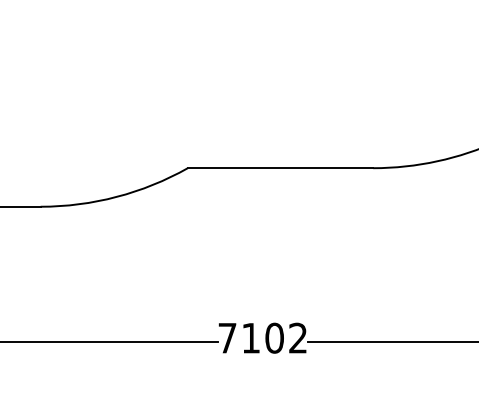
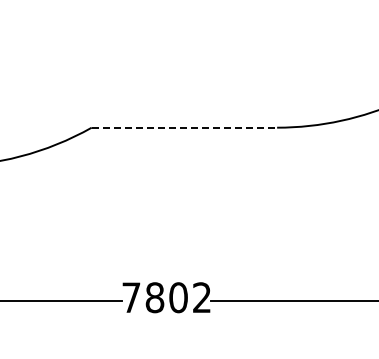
line: (280, 168) -> (184, 128), solid -> dashed
text: (251, 337) -> (155, 297), 7102 -> 7802

